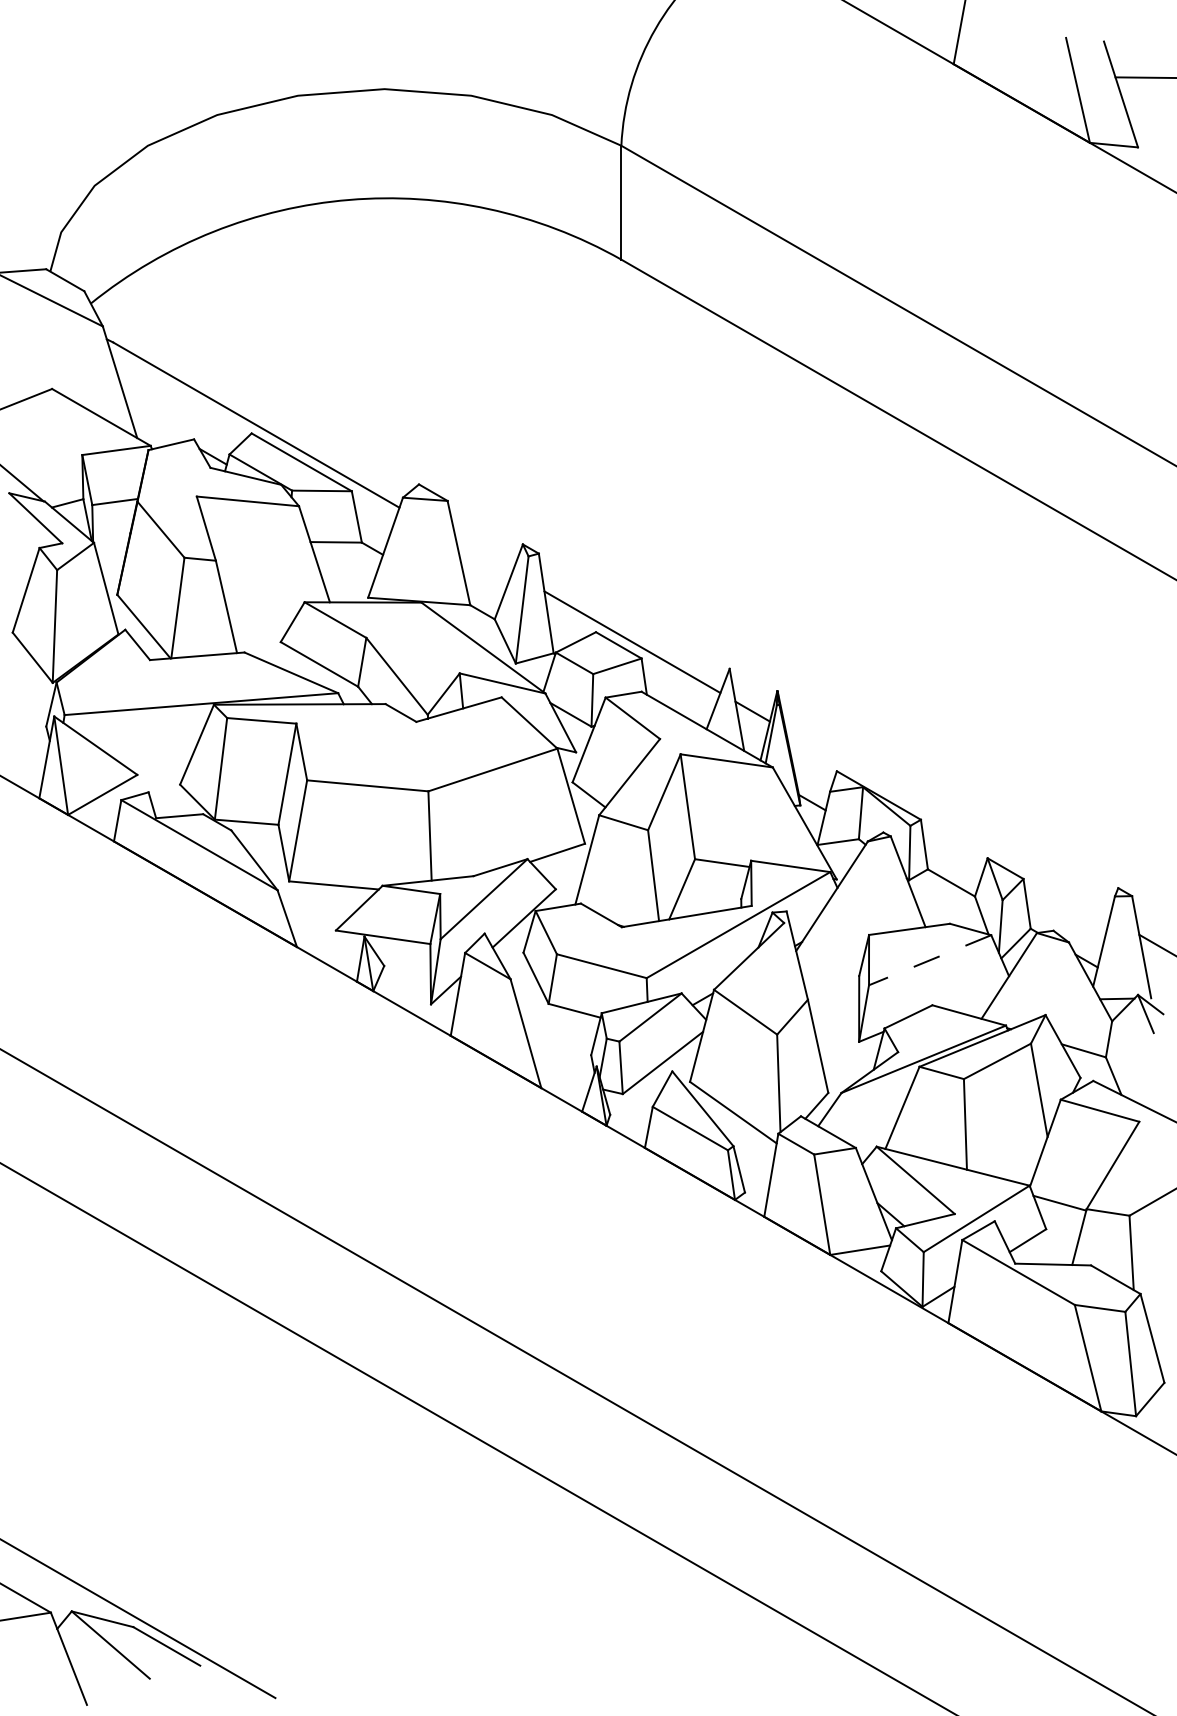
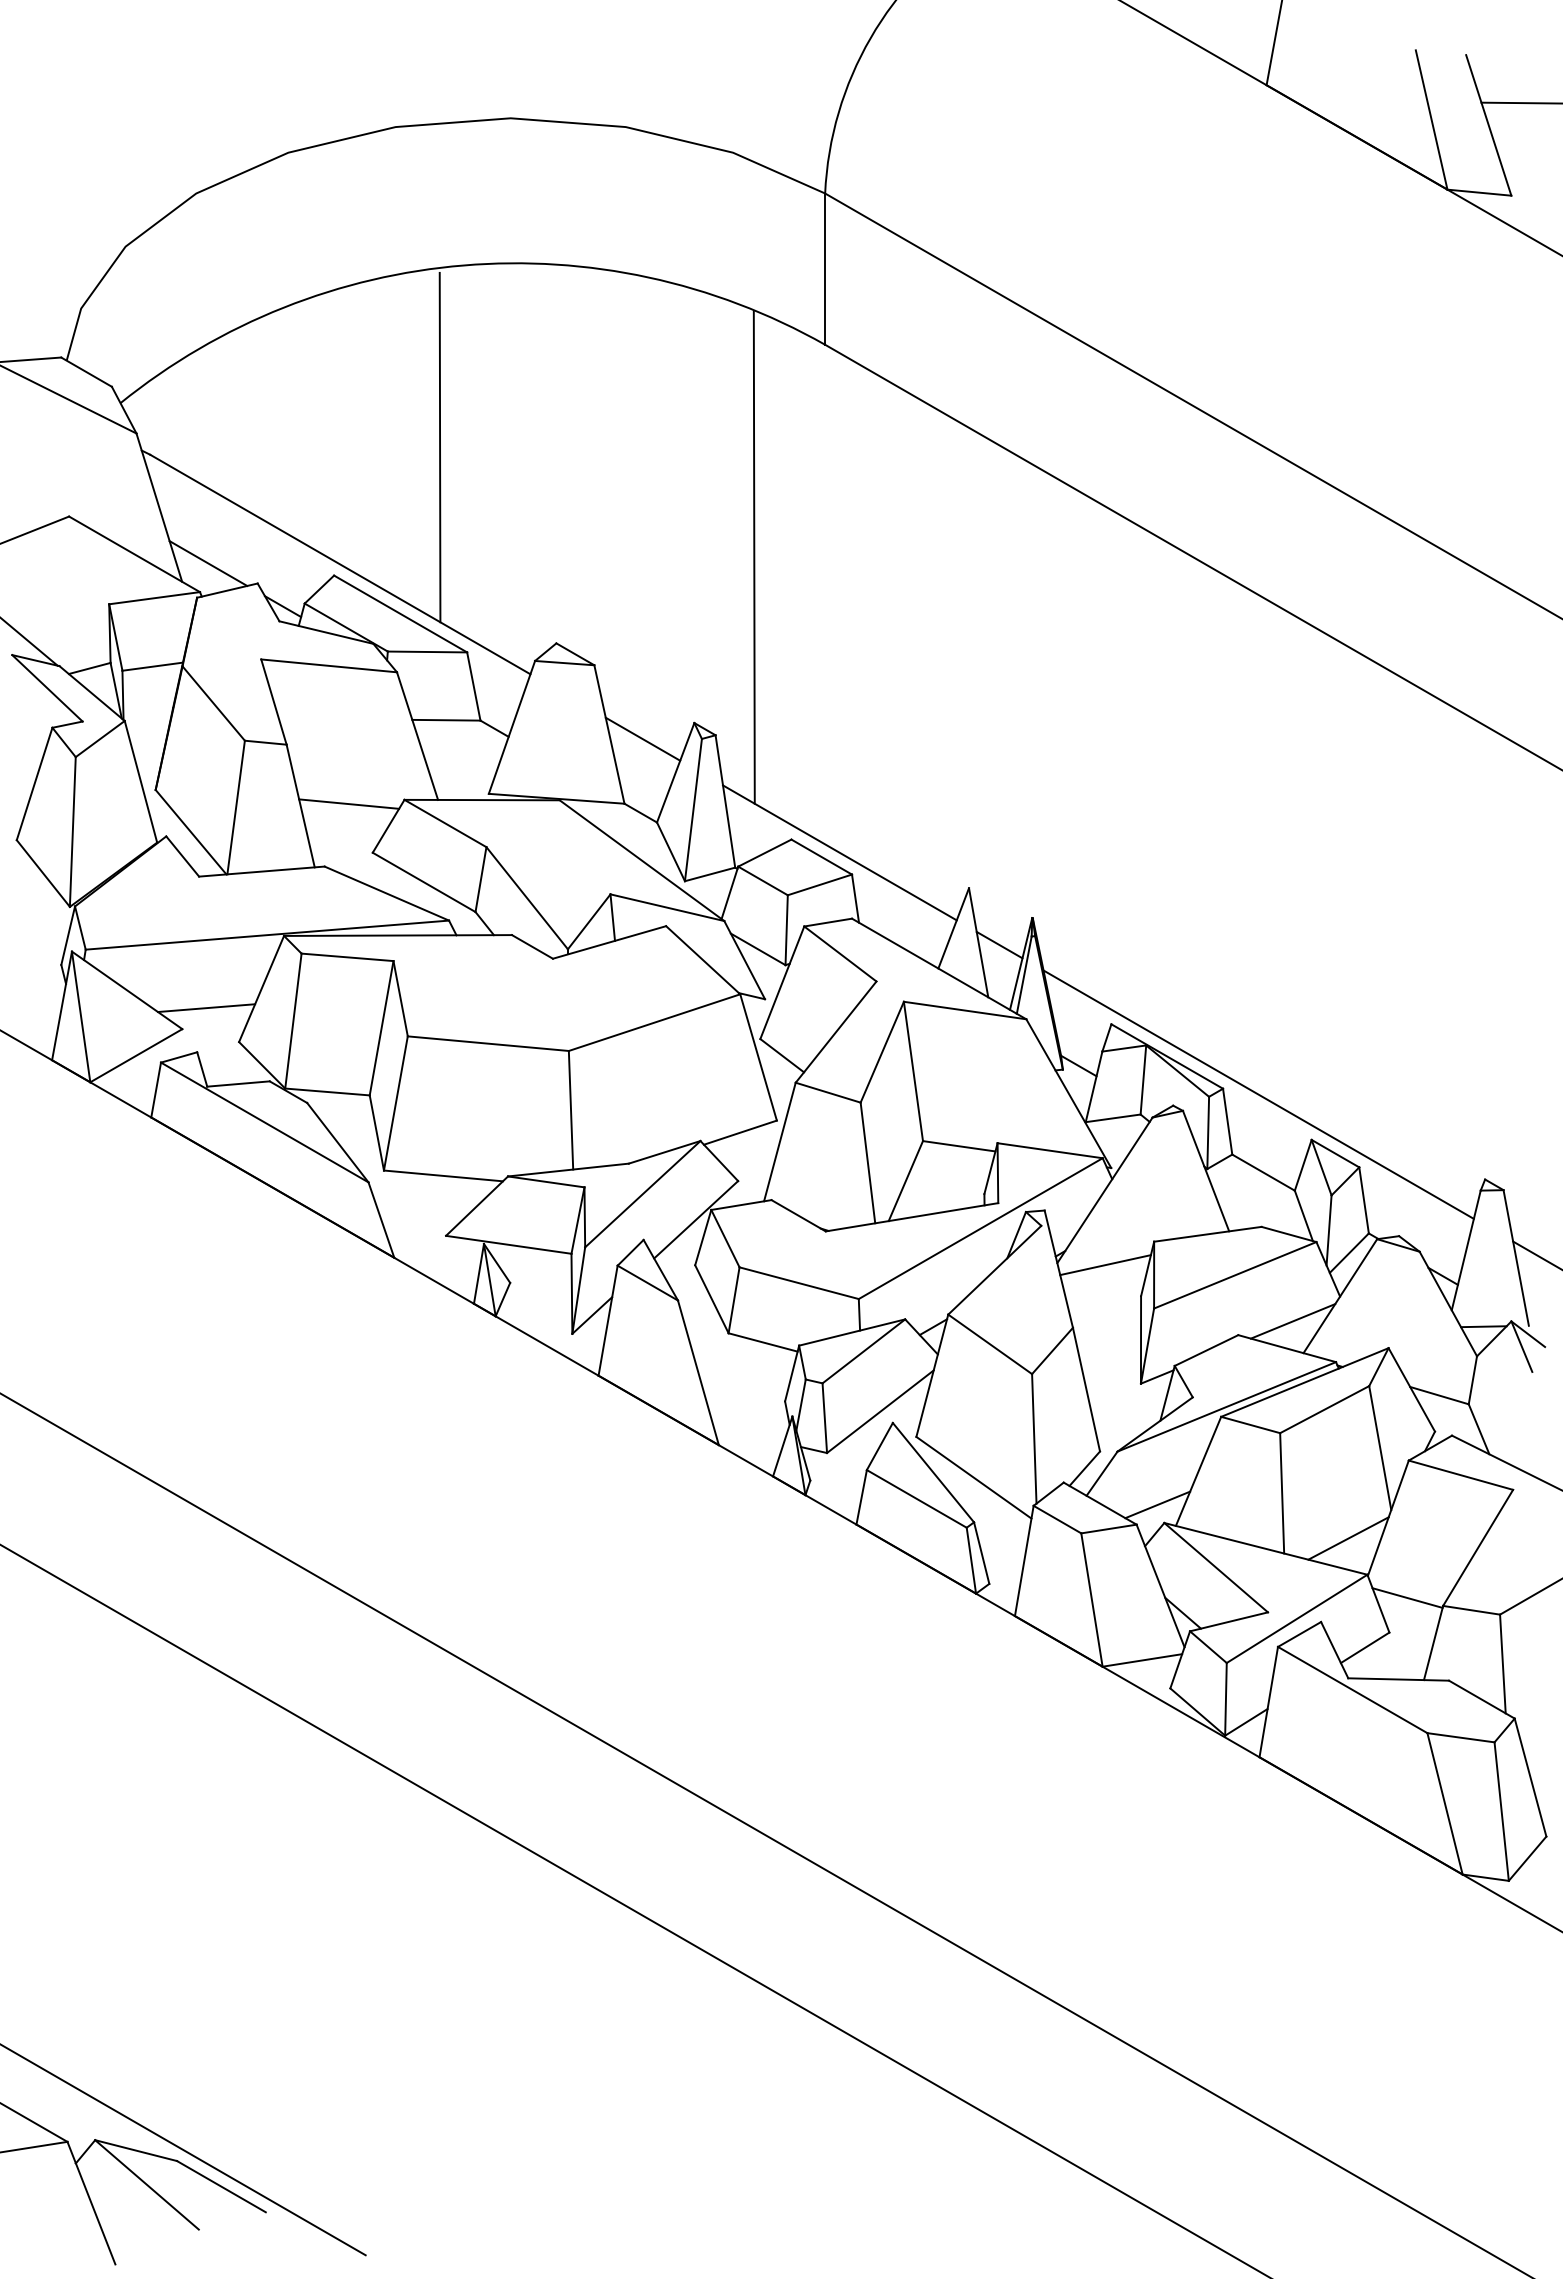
line: (331, 336) -> (439, 447), added
line: (567, 419) -> (753, 557), added
line: (157, 424) -> (208, 563), added
line: (483, 556) -> (642, 738), added
line: (263, 605) -> (349, 803), added
line: (155, 759) -> (206, 1008), added
line: (947, 824) -> (1258, 1094), added
line: (832, 952) -> (1105, 1265), added
line: (930, 960) -> (1235, 1275), dashed -> solid
line: (973, 995) -> (1292, 1321), added
line: (871, 1132) -> (1157, 1504), added
line: (1015, 1158) -> (1348, 1538), added

